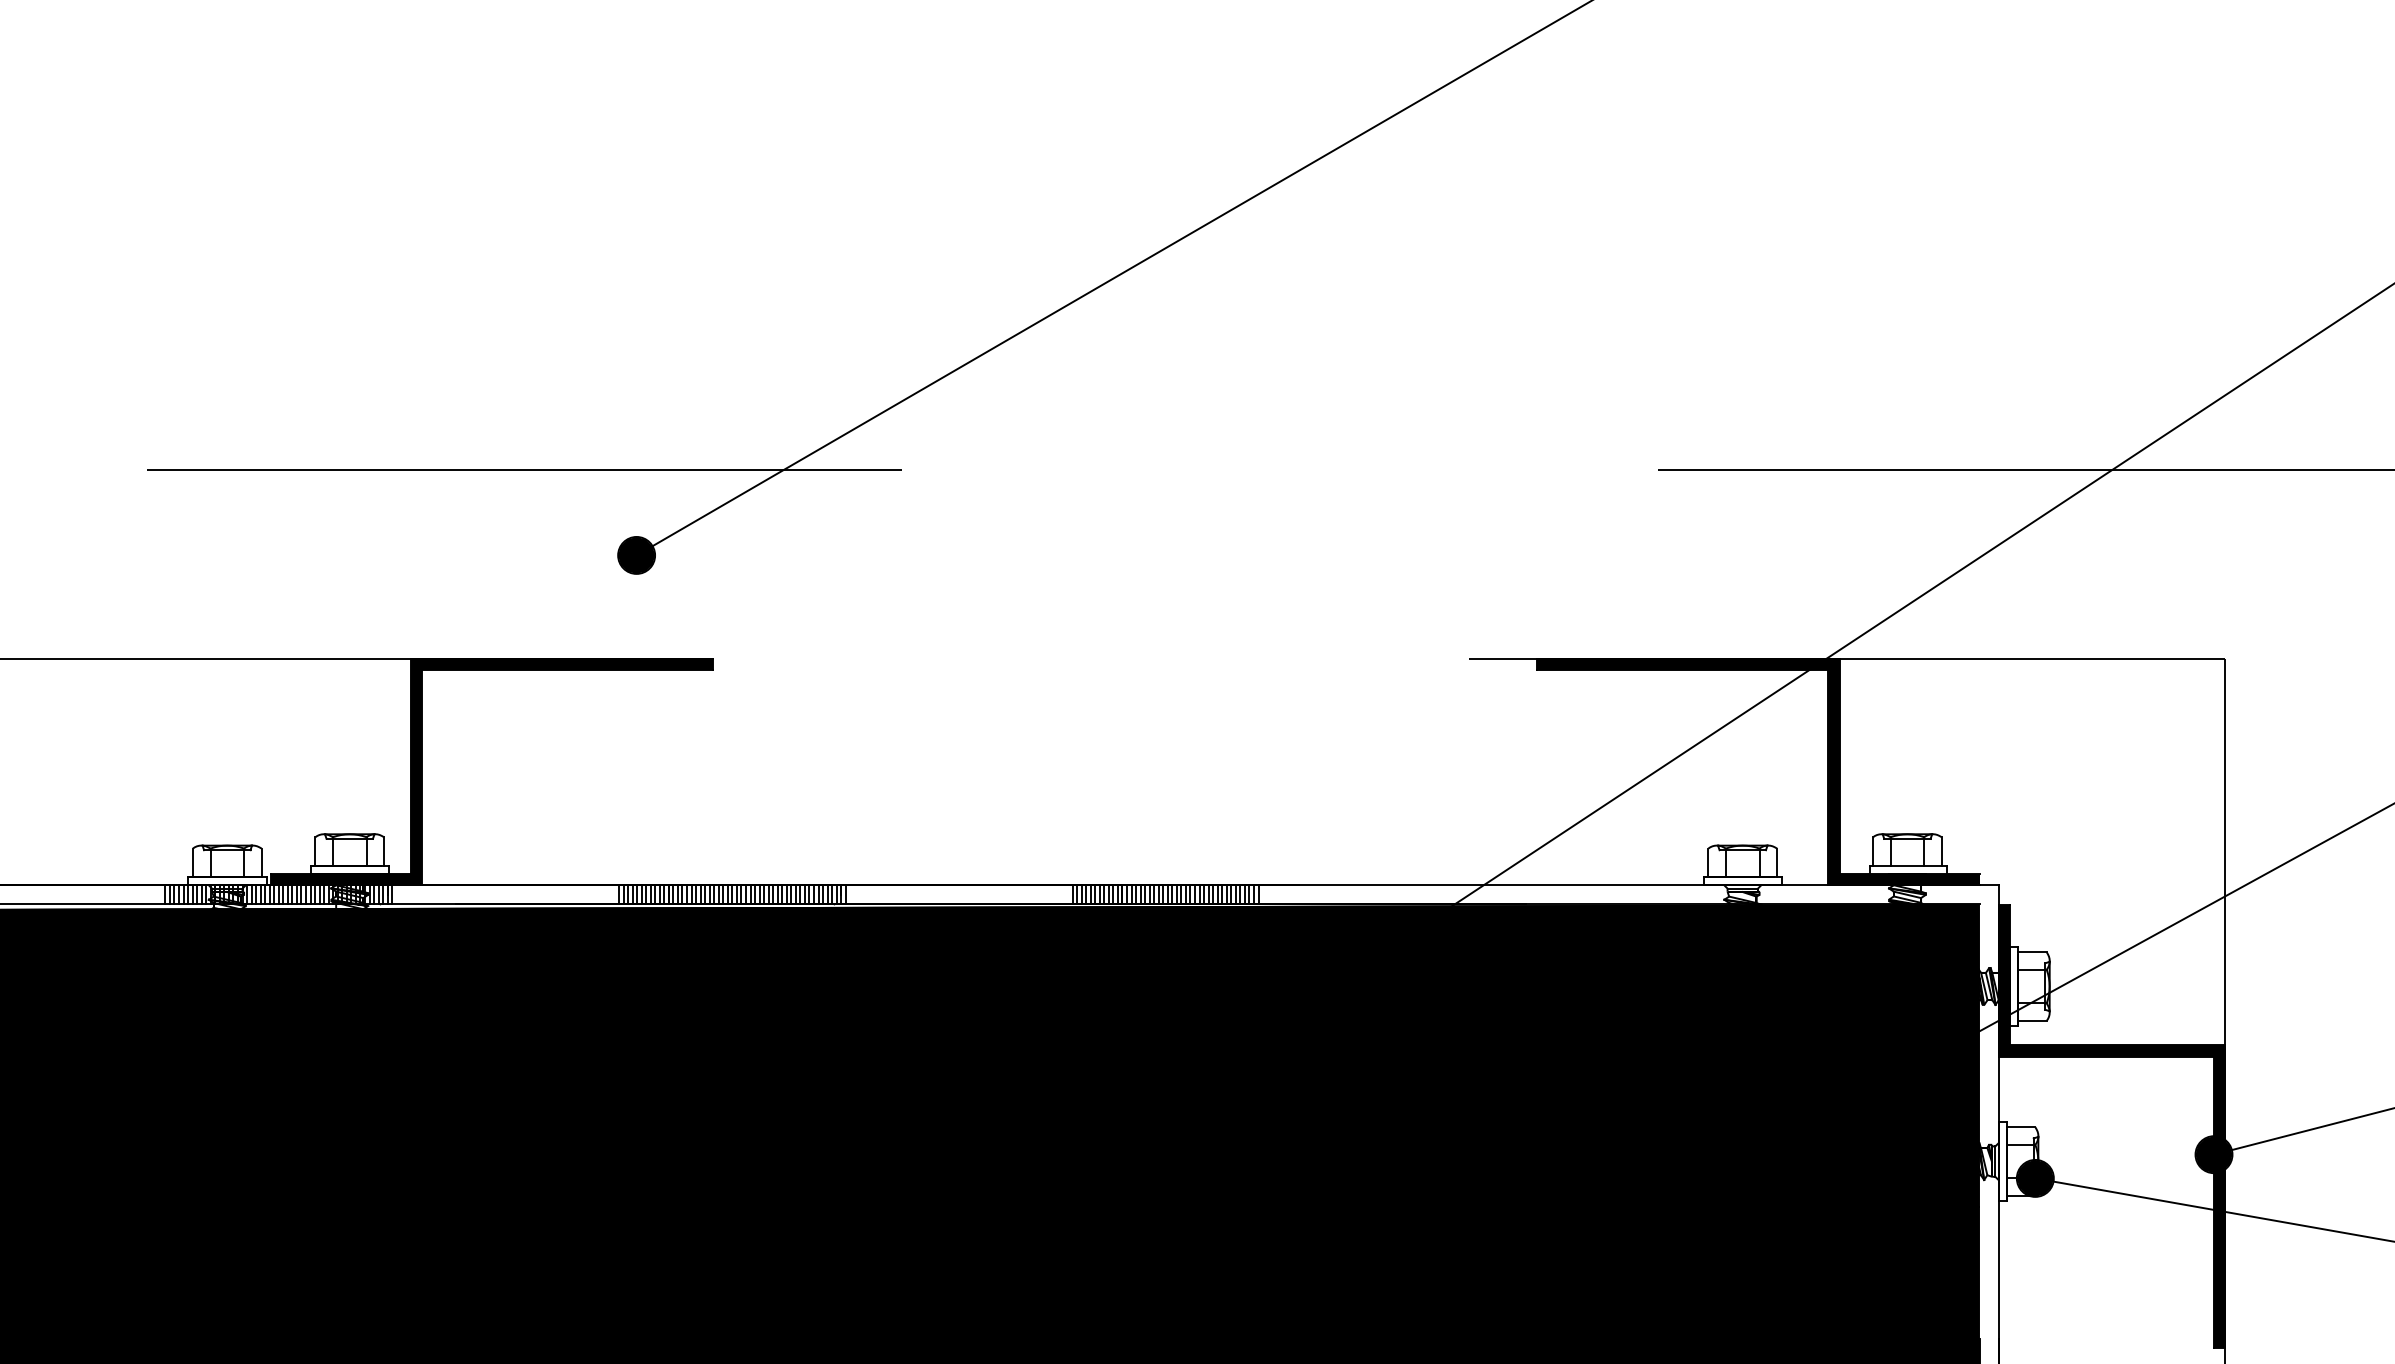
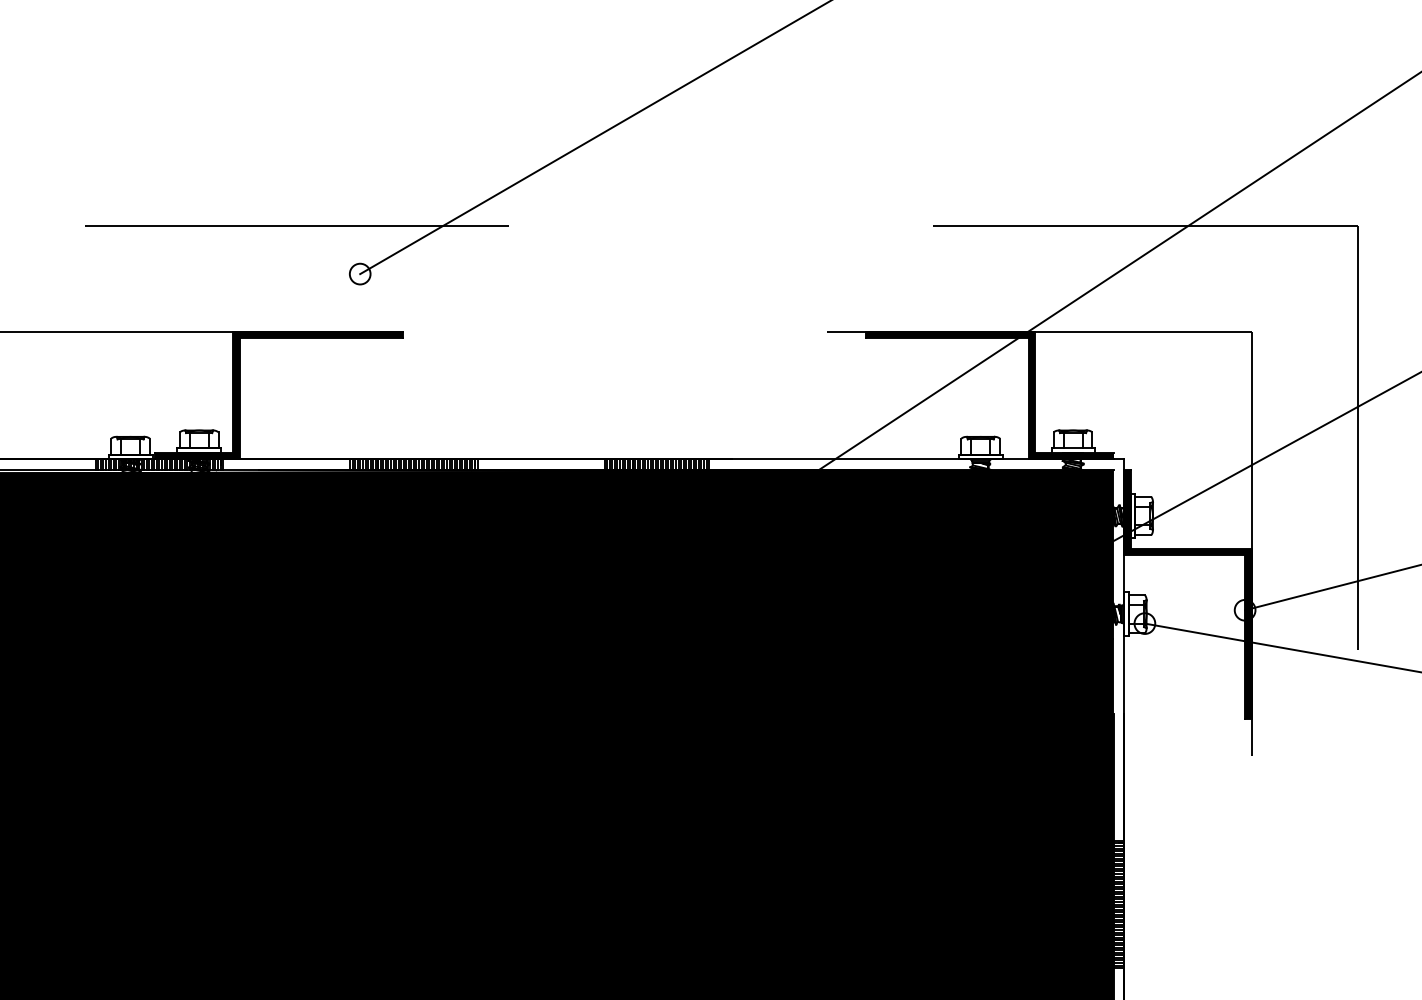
fill: (635, 554) -> (359, 273), removed
fill: (2212, 1153) -> (1244, 609), removed
fill: (2034, 1178) -> (1144, 623), removed

